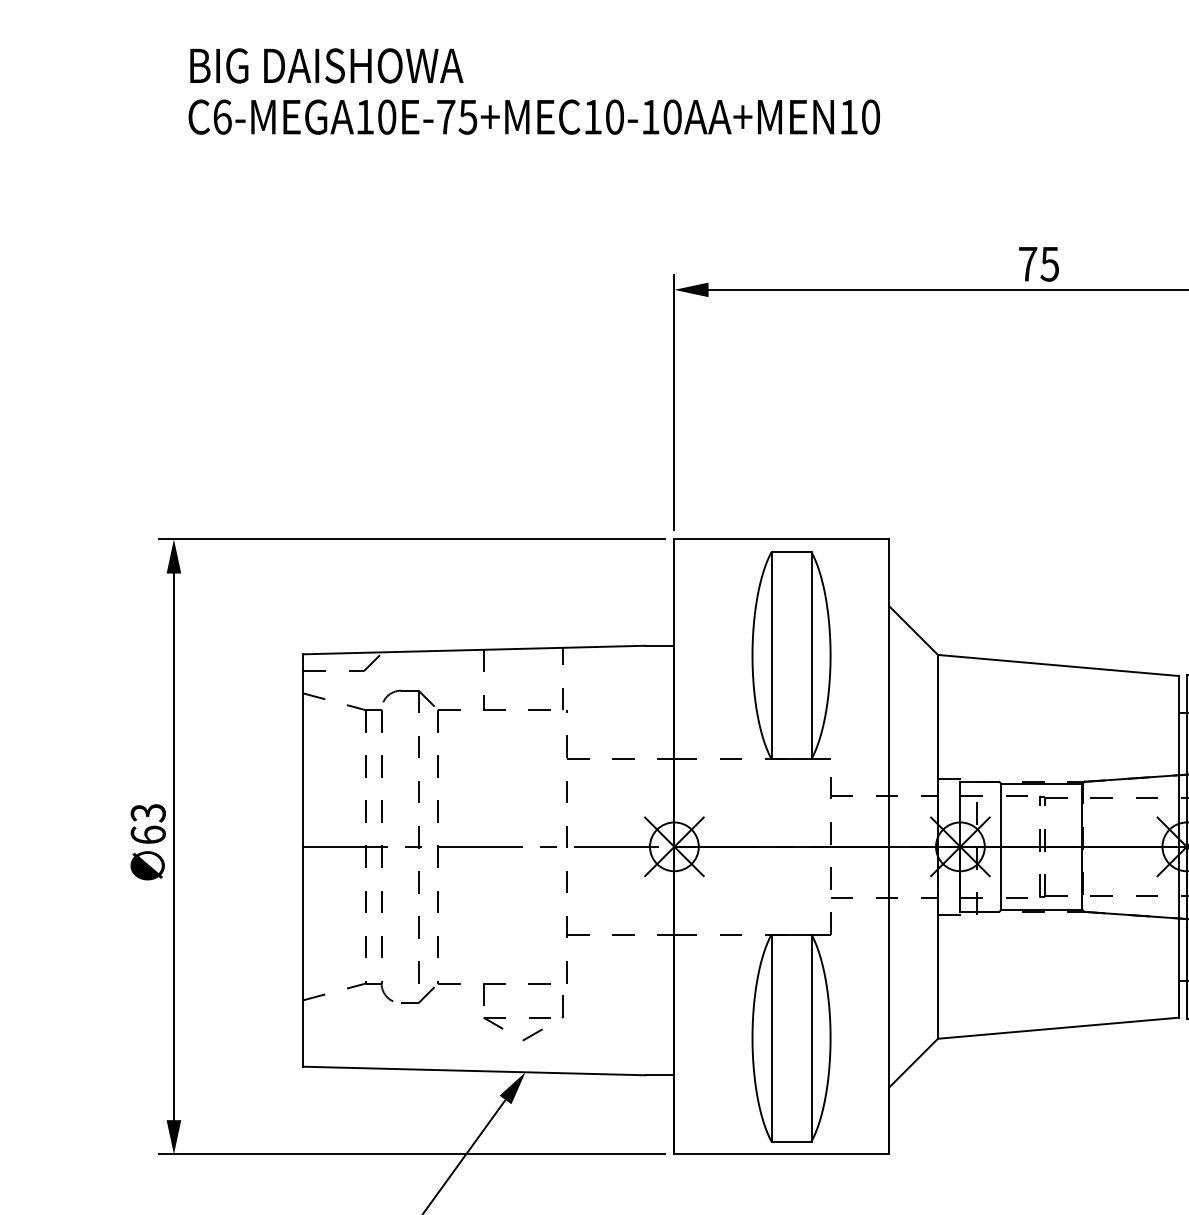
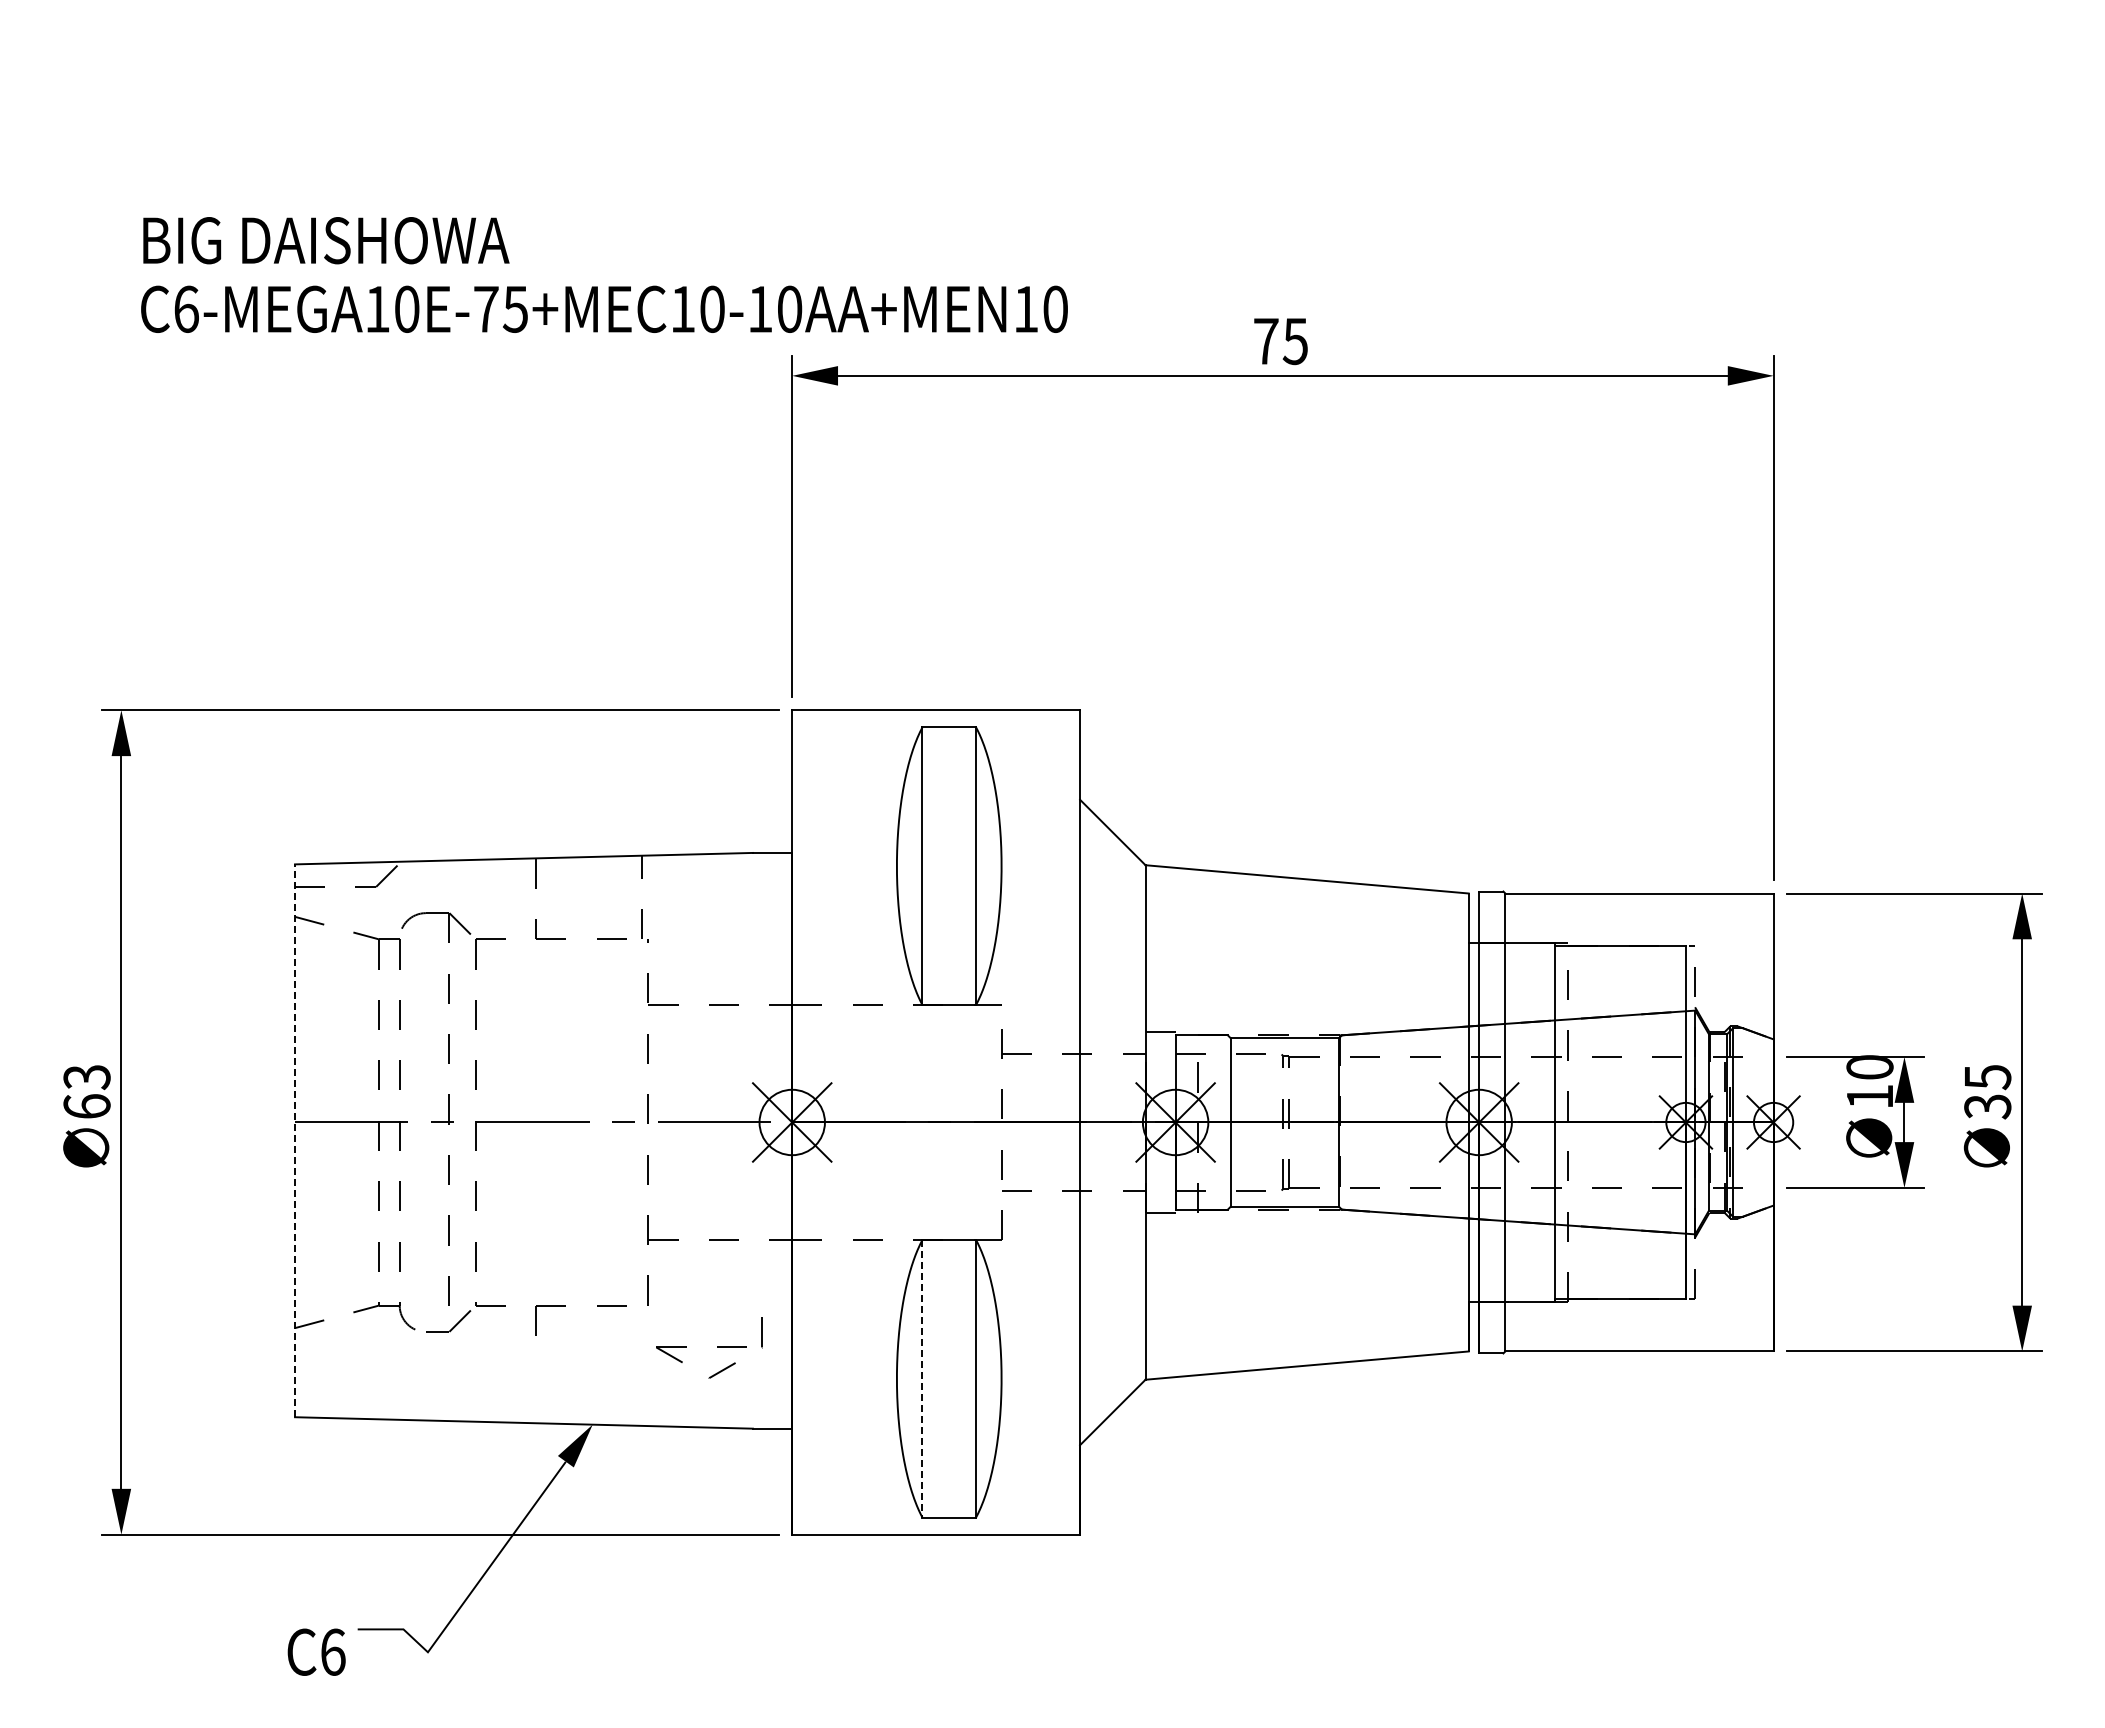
text: (534, 91) -> (604, 274), moved
line: (303, 860) -> (295, 1140), solid -> dashed
part: (529, 1017) -> (717, 1347), moved
line: (771, 1037) -> (922, 1378), solid -> dashed

